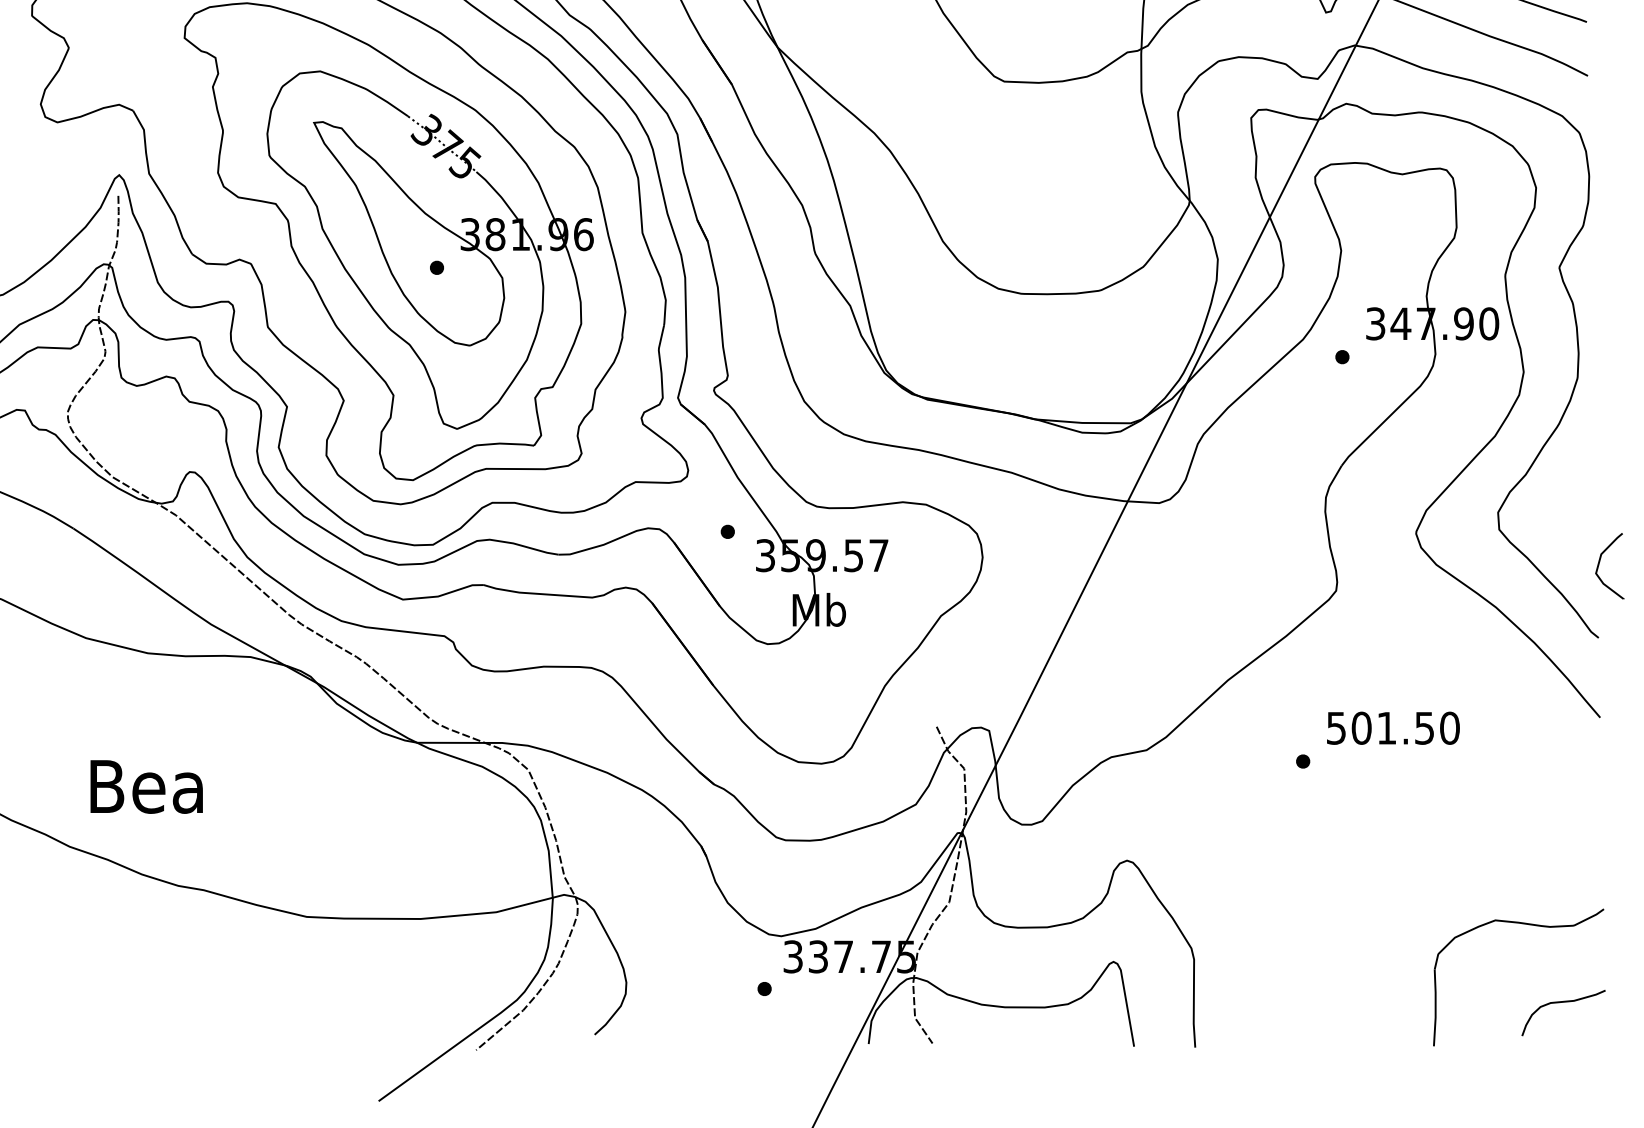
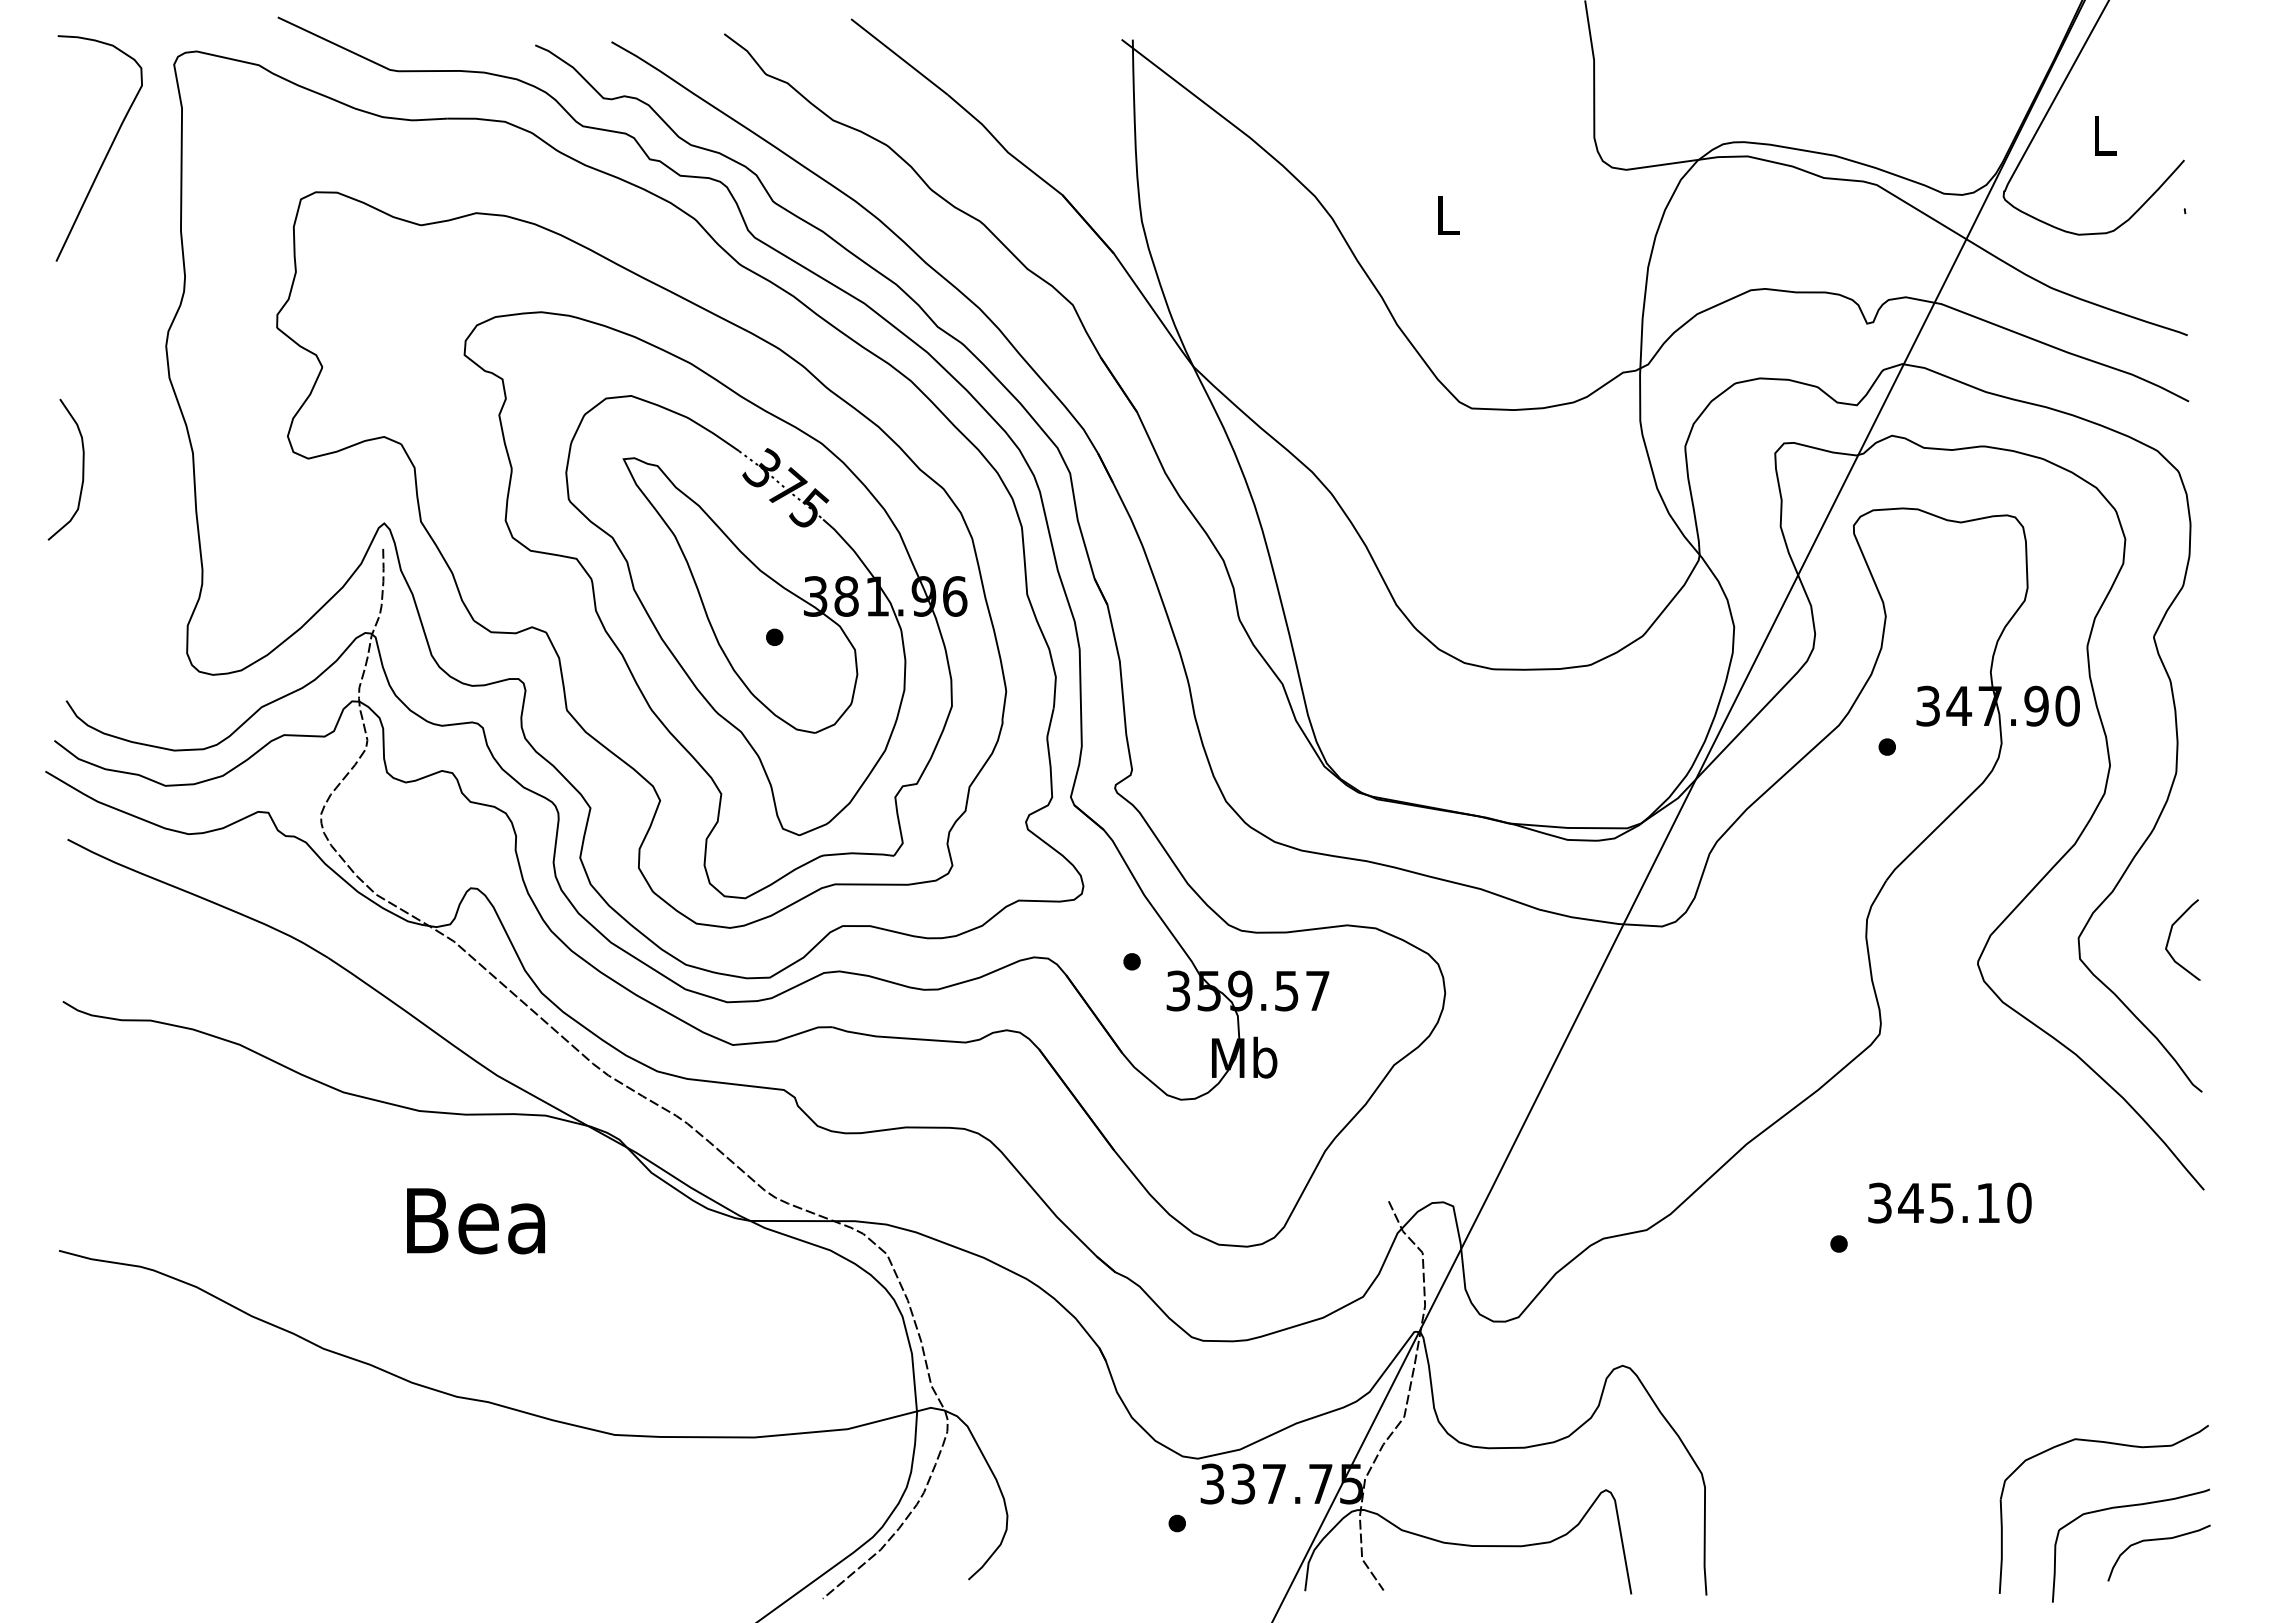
curve: (1599, 563) -> (2170, 936), moved
text: (1380, 727) -> (1934, 1202), 501.50 -> 345.10
text: (146, 787) -> (475, 1221), moved
curve: (1536, 975) -> (2125, 1507), added

